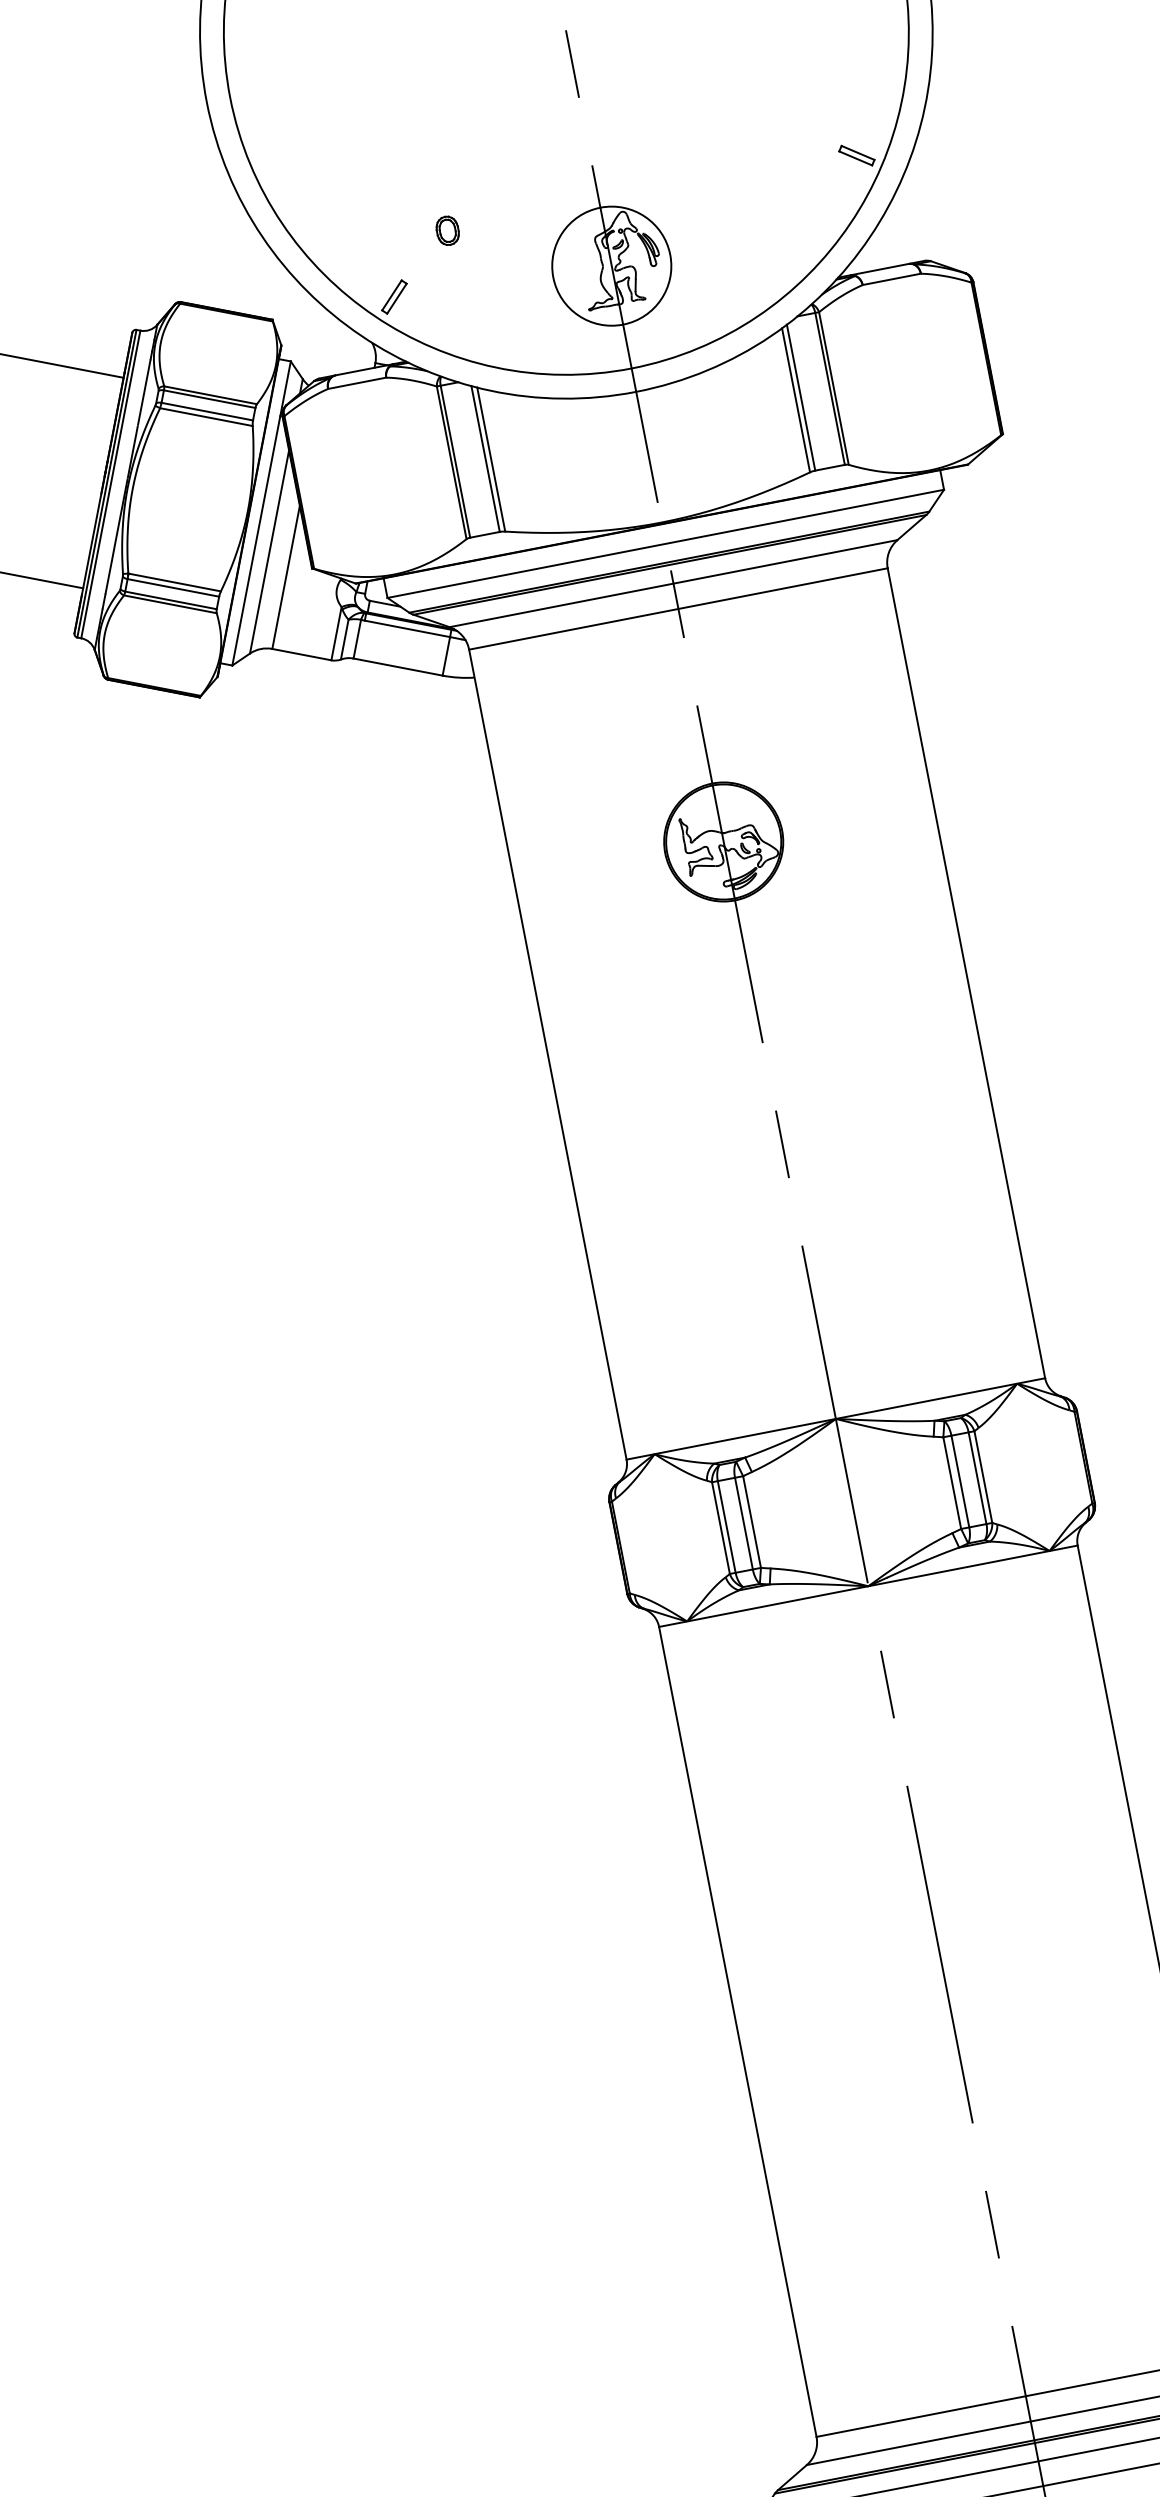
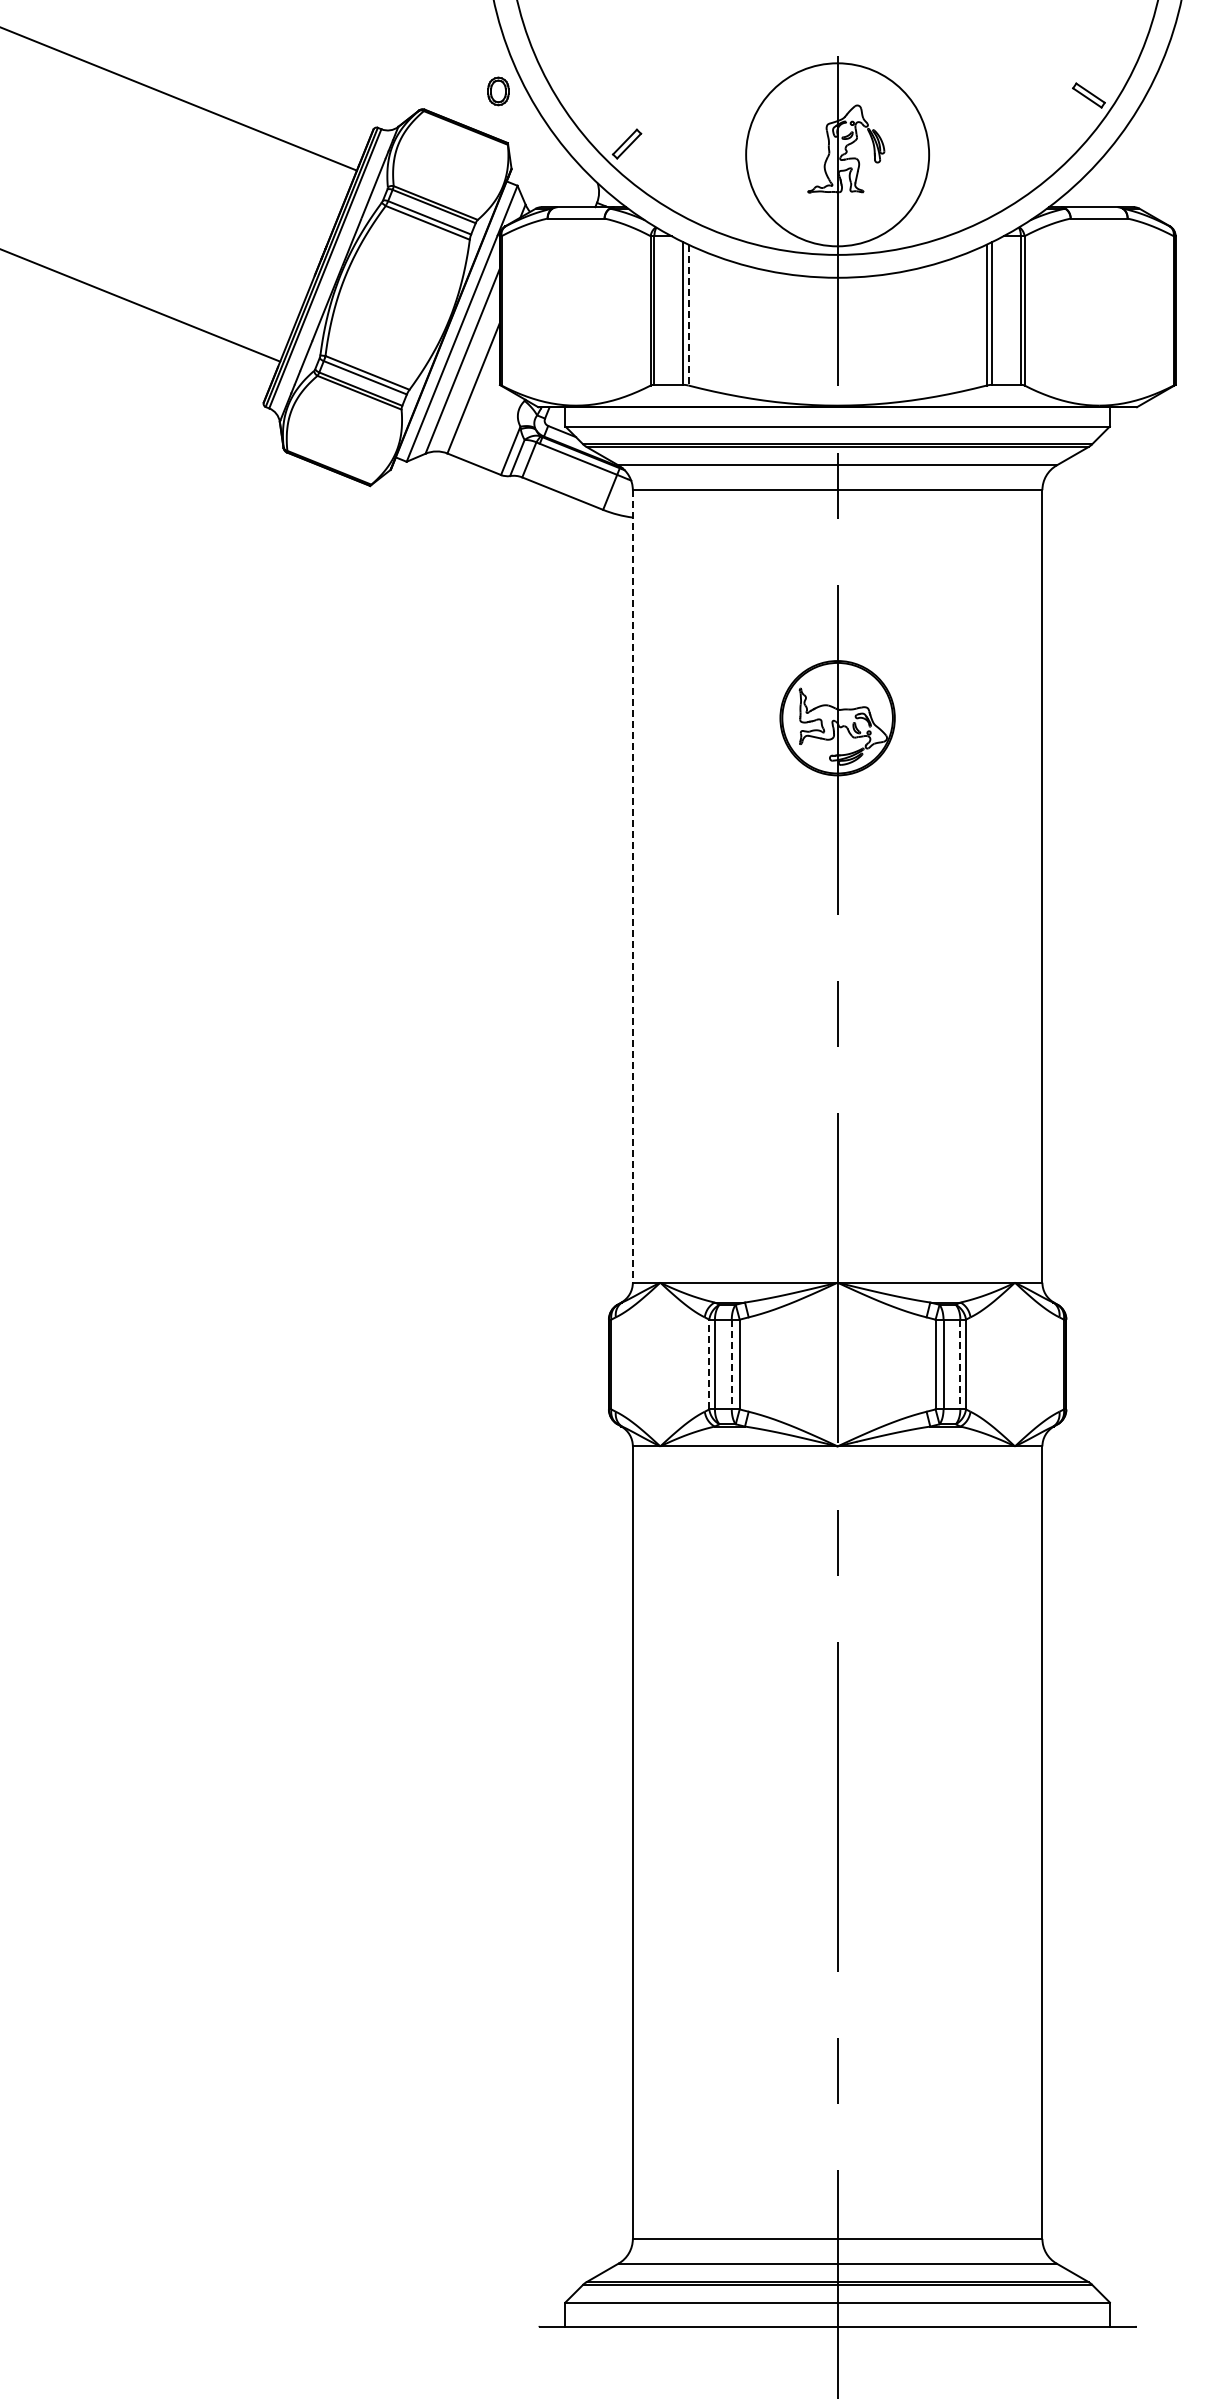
part: (447, 230) -> (498, 91), moved
circle: (611, 265) -> (837, 154), size x1.6
line: (491, 460) -> (688, 315), solid -> dashed
line: (547, 1054) -> (632, 886), solid -> dashed
line: (977, 1478) -> (960, 1364), solid -> dashed
line: (743, 1523) -> (731, 1364), solid -> dashed
line: (721, 1528) -> (709, 1364), solid -> dashed

